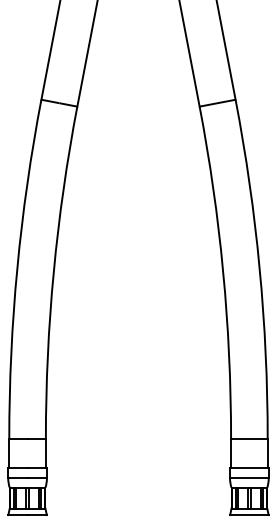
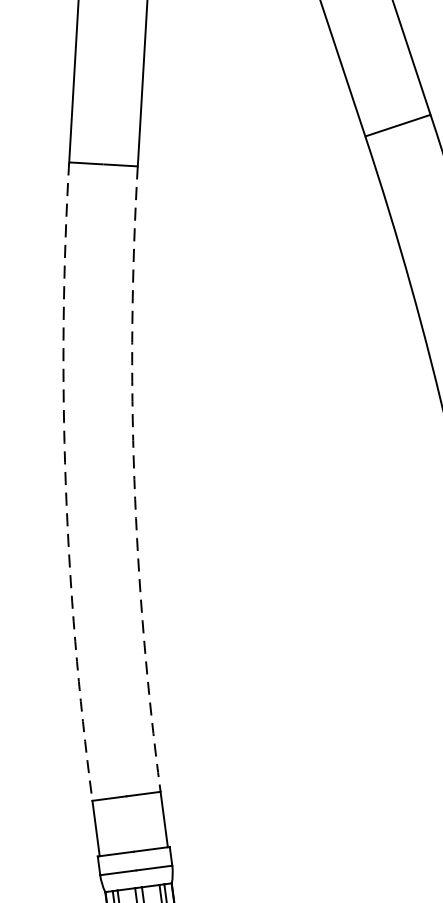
arc: (17, 268) -> (66, 482), solid -> dashed
arc: (53, 271) -> (133, 479), solid -> dashed

